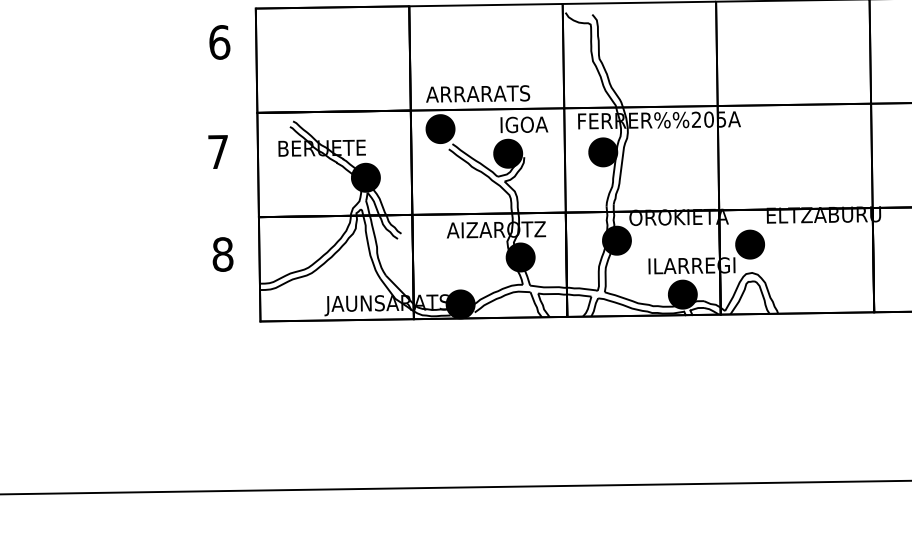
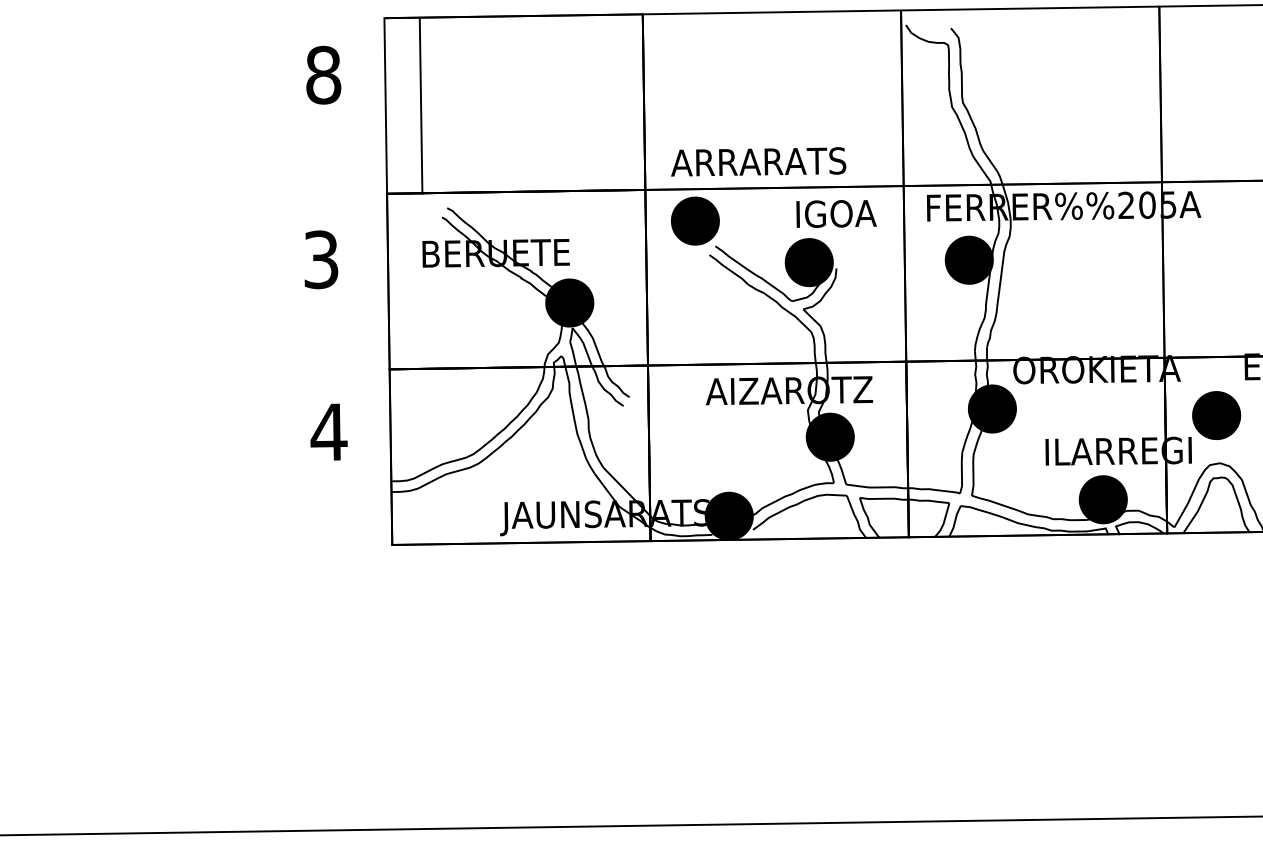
text: (219, 42) -> (323, 75), 6 -> 8
line: (256, 60) -> (420, 105), moved
text: (218, 151) -> (321, 258), 7 -> 3
text: (222, 254) -> (328, 432), 8 -> 4

